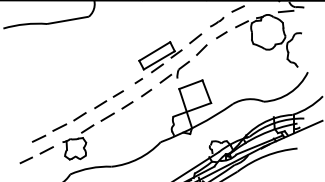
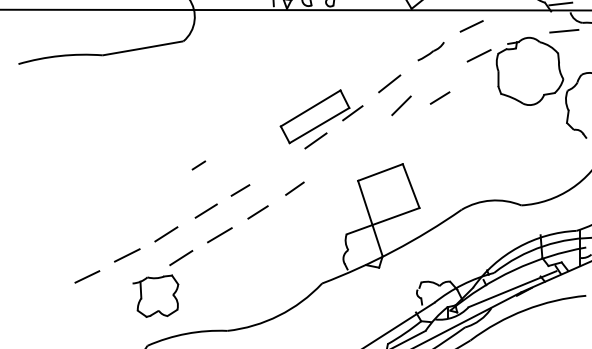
line: (221, 35) -> (439, 98), moved
part: (174, 71) -> (348, 147), removed
line: (138, 81) -> (198, 166), moved
part: (36, 155) -> (82, 309), removed

